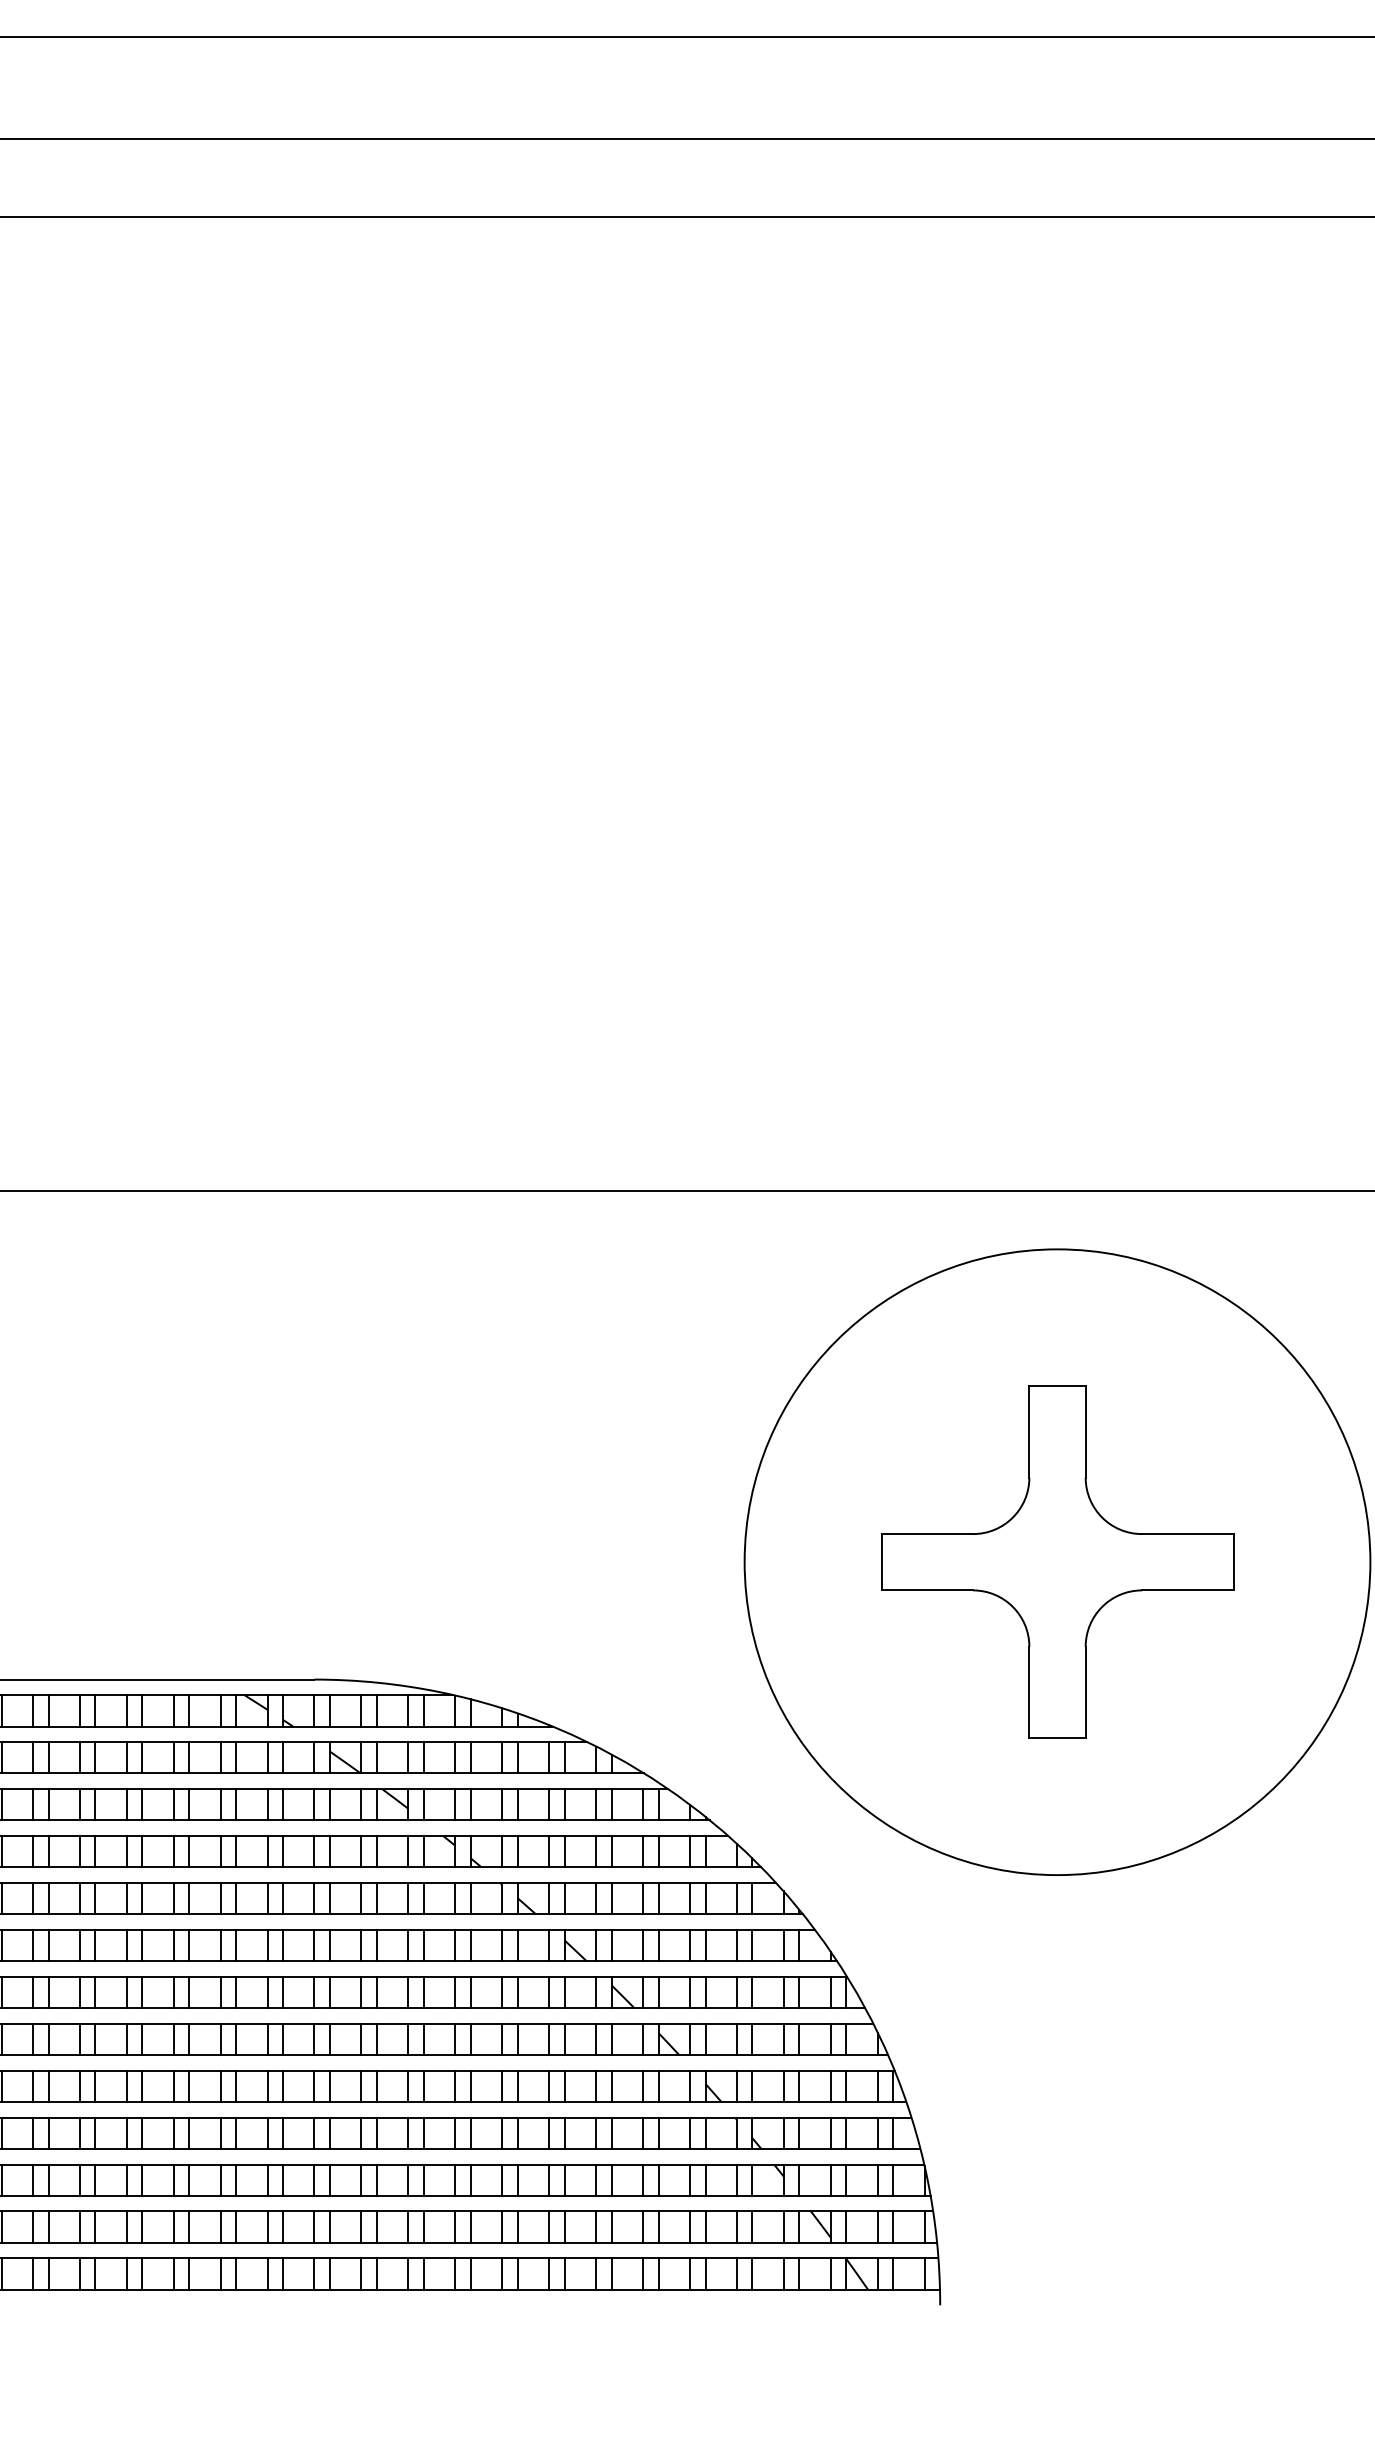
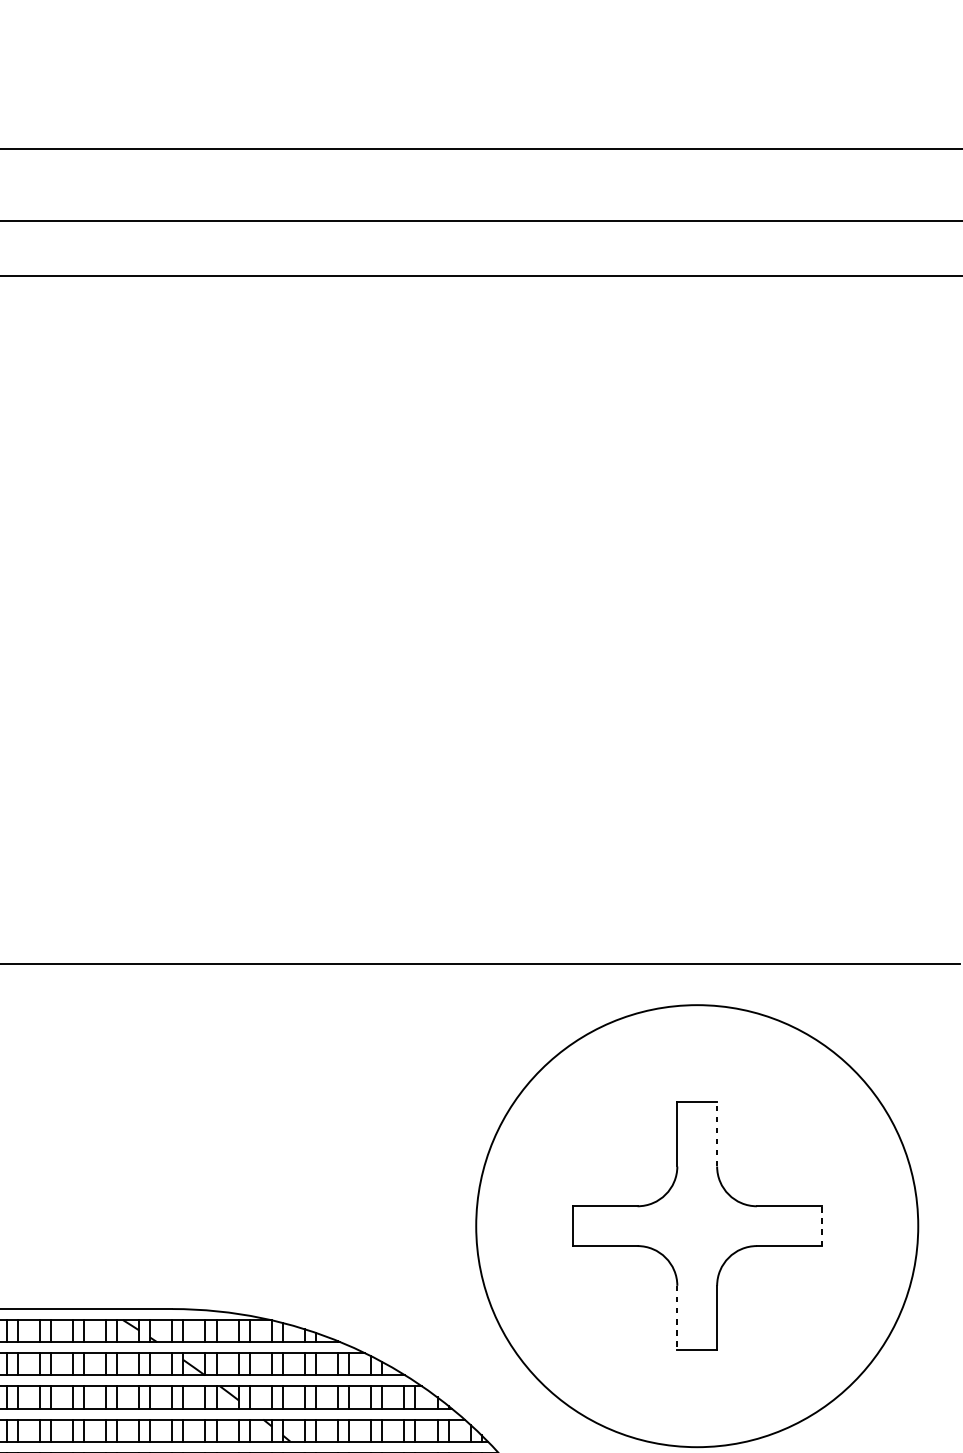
line: (1085, 1432) -> (716, 1134), solid -> dashed
line: (1233, 1561) -> (821, 1225), solid -> dashed
line: (1029, 1692) -> (677, 1318), solid -> dashed

